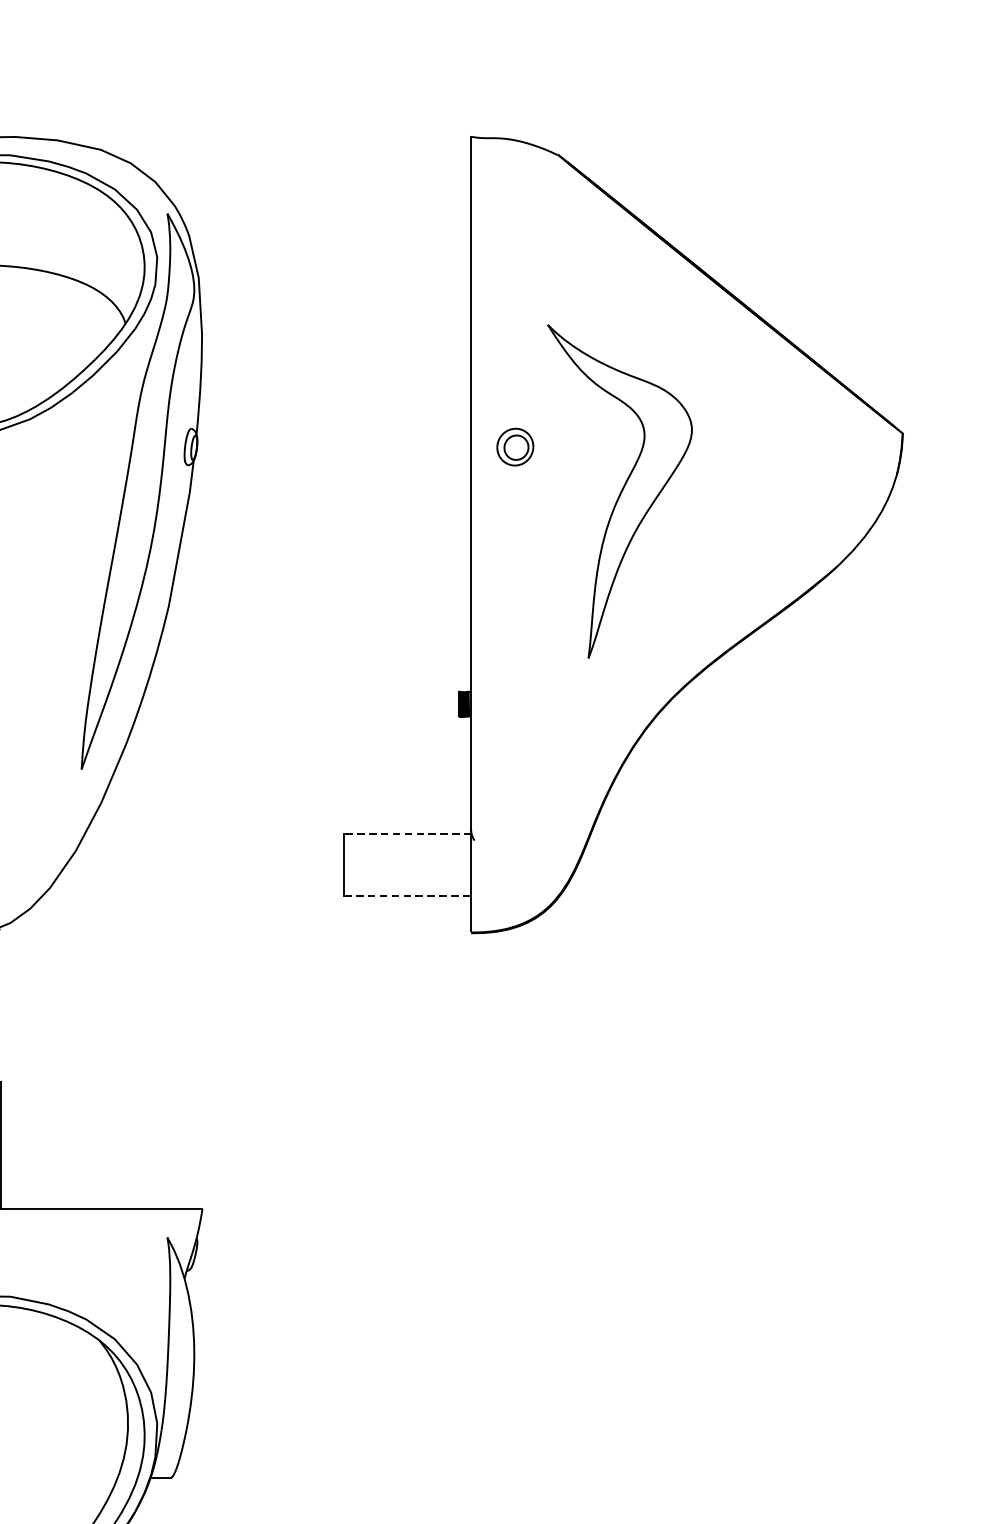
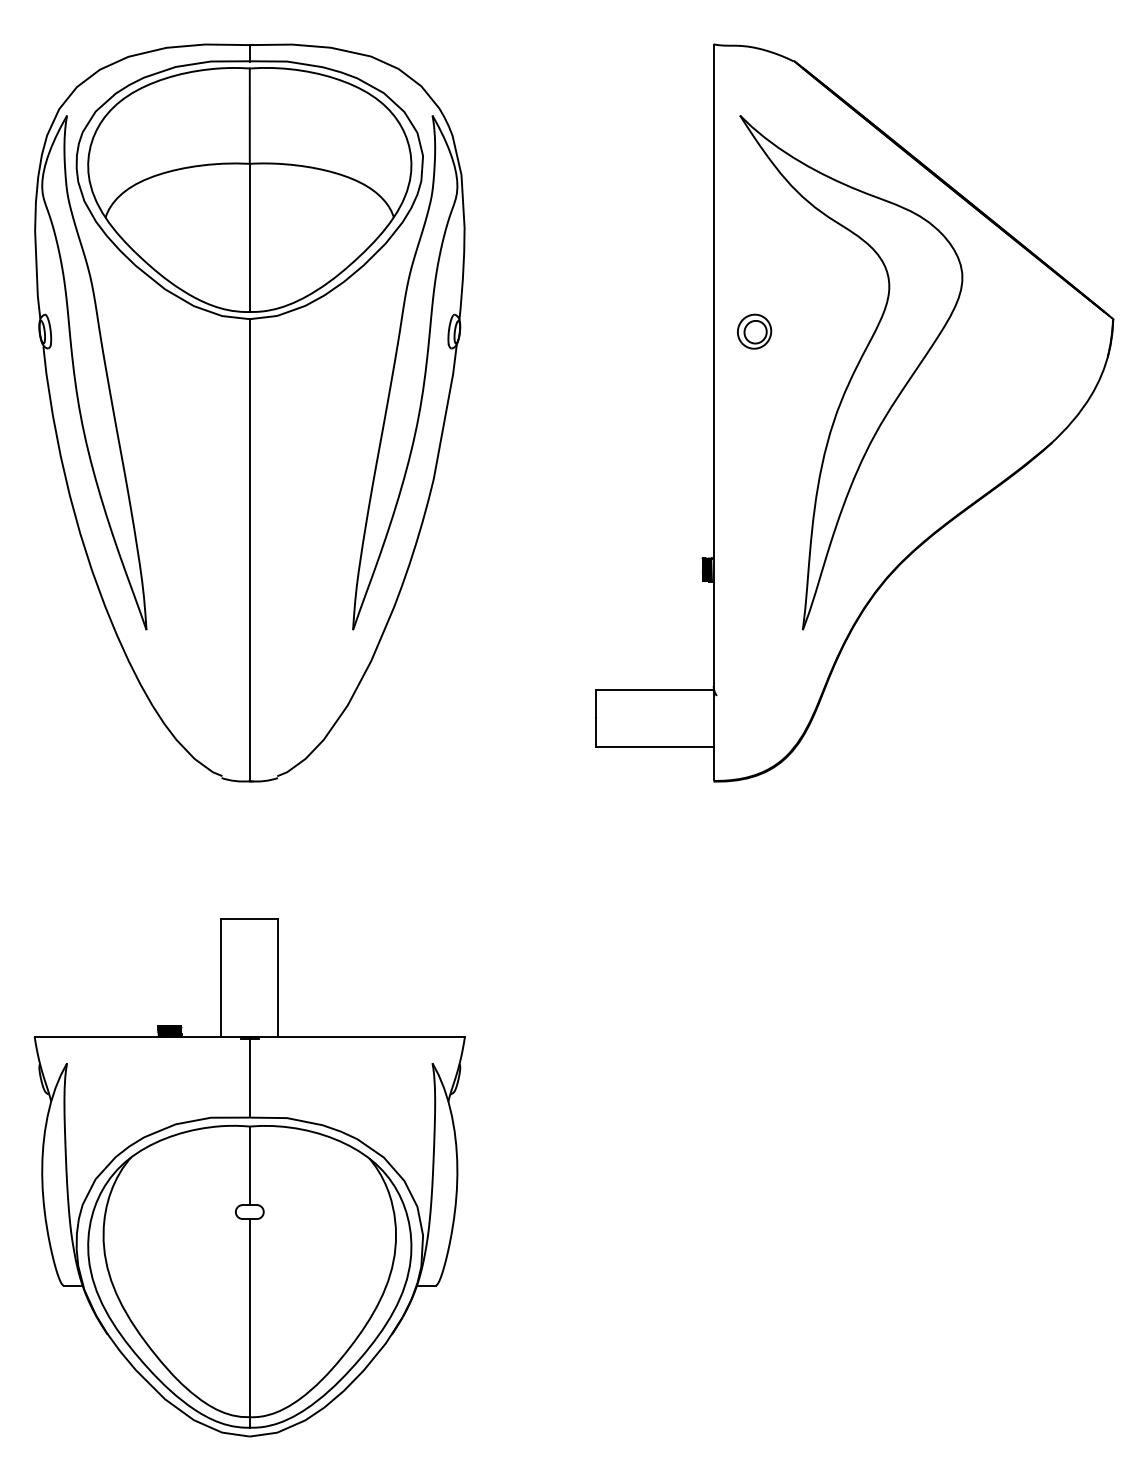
part: (620, 491) -> (851, 372), size x1.67
line: (407, 833) -> (654, 689), dashed -> solid
line: (407, 895) -> (654, 746), dashed -> solid

